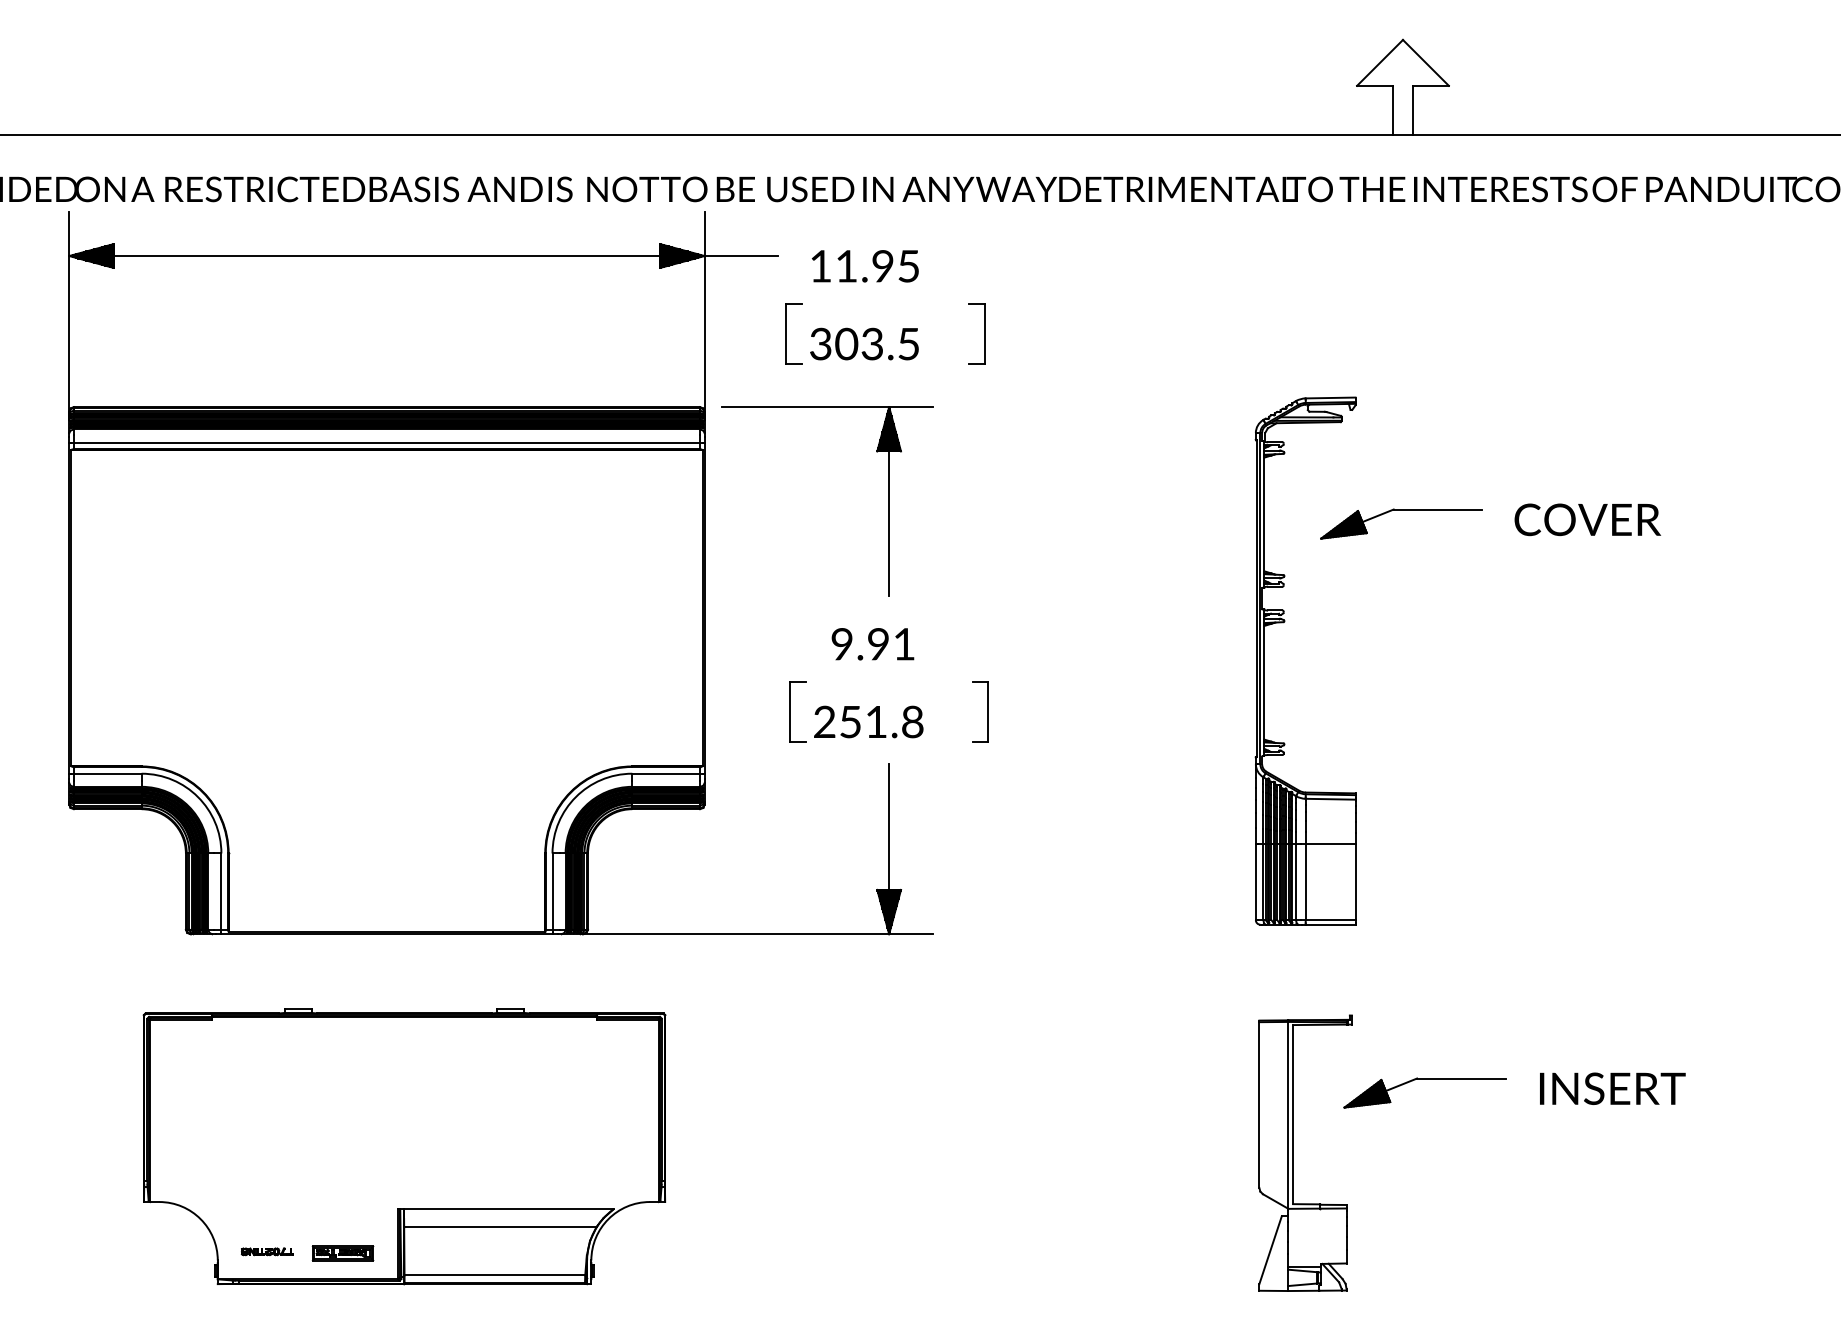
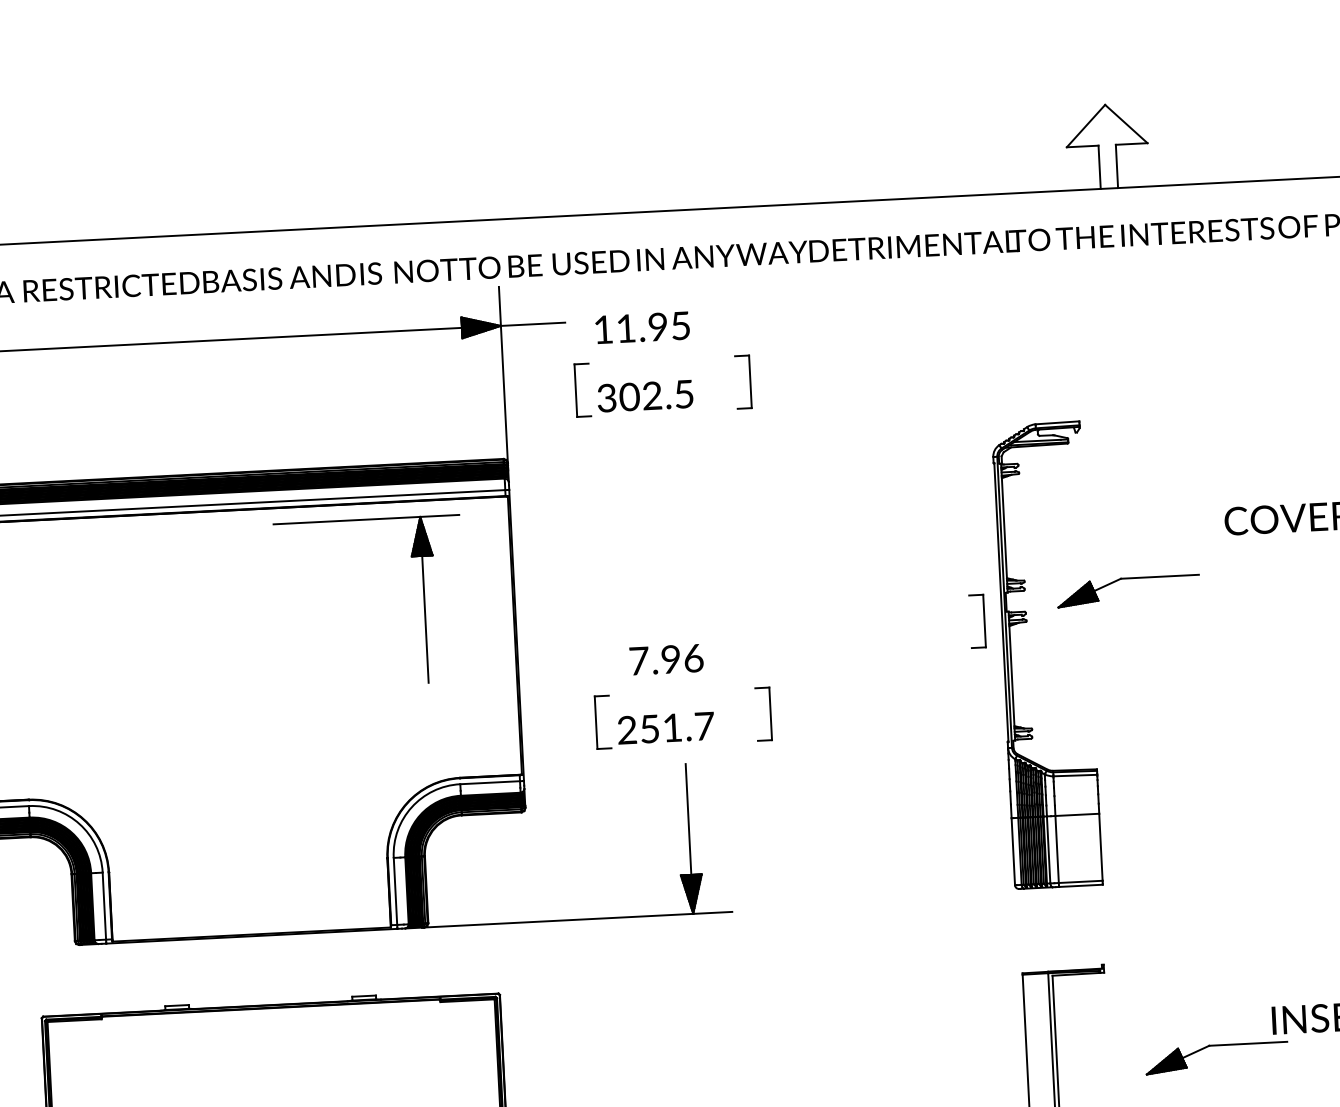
text: (871, 345) -> (651, 397), 303.5 -> 302.5
part: (888, 501) -> (423, 599), moved
part: (1401, 510) -> (1127, 579), moved
part: (1235, 618) -> (983, 620), added
text: (873, 644) -> (666, 659), 9.91 -> 7.96
text: (912, 721) -> (704, 725), 251.8 -> 251.7
part: (1424, 1079) -> (1215, 1046), moved

